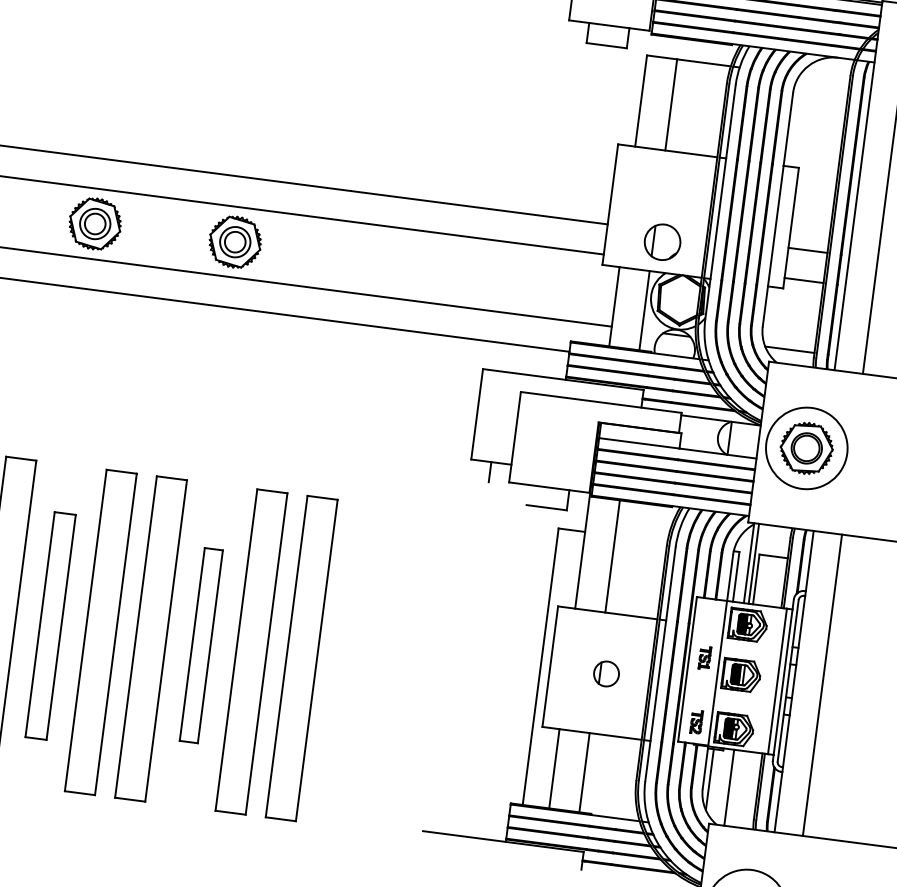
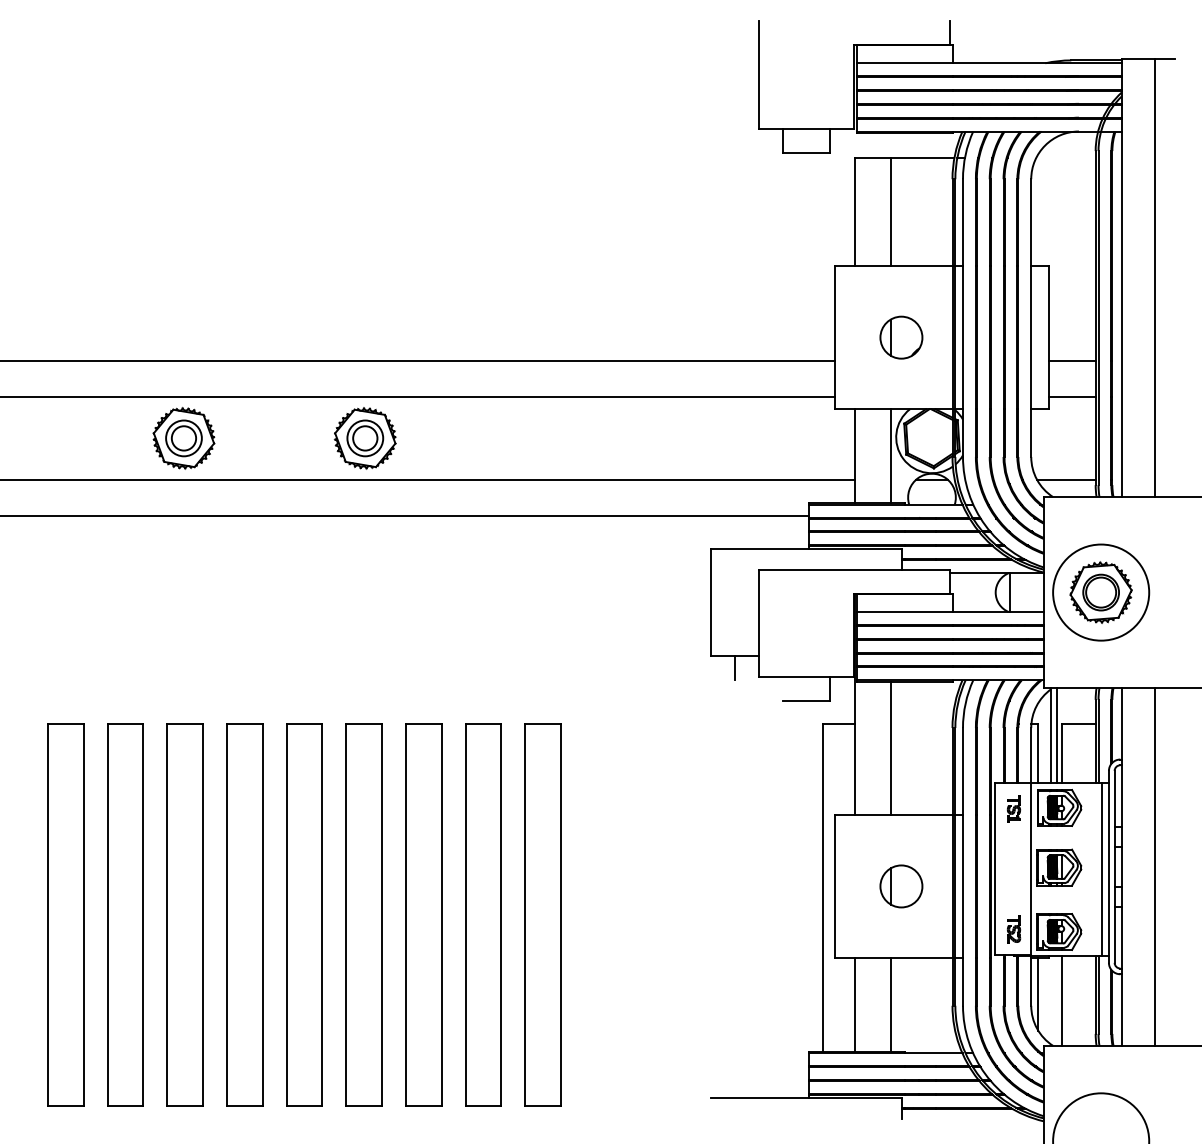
part: (94, 224) -> (183, 438), moved
part: (234, 242) -> (364, 438), moved
part: (662, 242) -> (901, 337), moved
part: (50, 625) -> (244, 914), size x1.43
part: (201, 645) -> (423, 914), size x1.67
part: (704, 657) -> (1013, 808), moved
part: (606, 674) -> (901, 886), size x1.43

